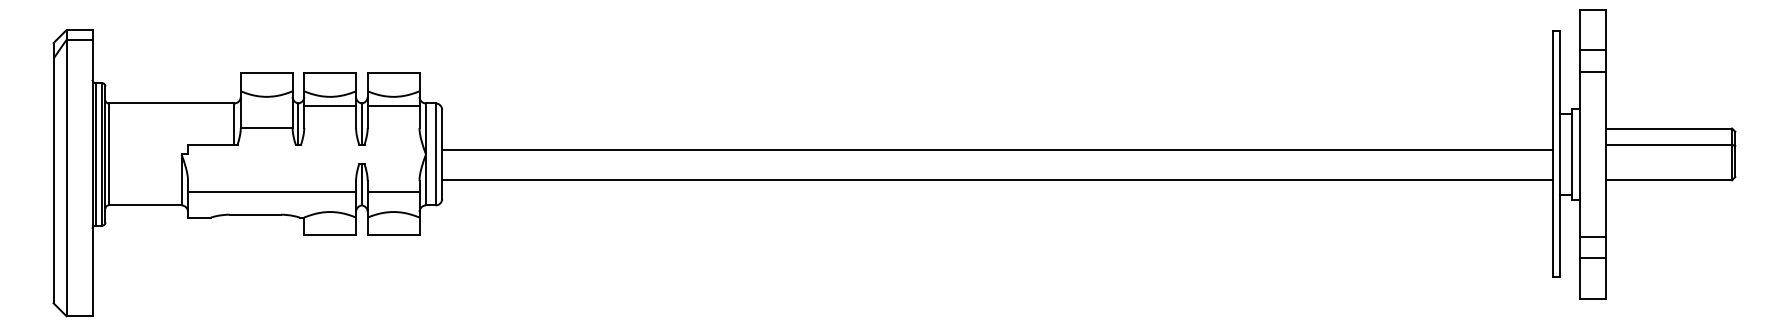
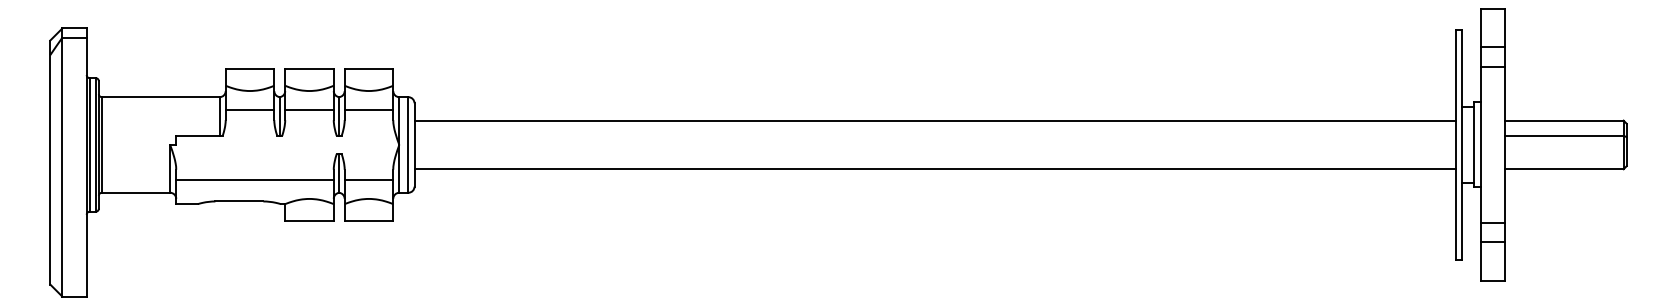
line: (330, 106) -> (309, 110), moved
line: (393, 106) -> (368, 110), moved
line: (266, 128) -> (249, 110), moved
line: (997, 149) -> (935, 120), moved

